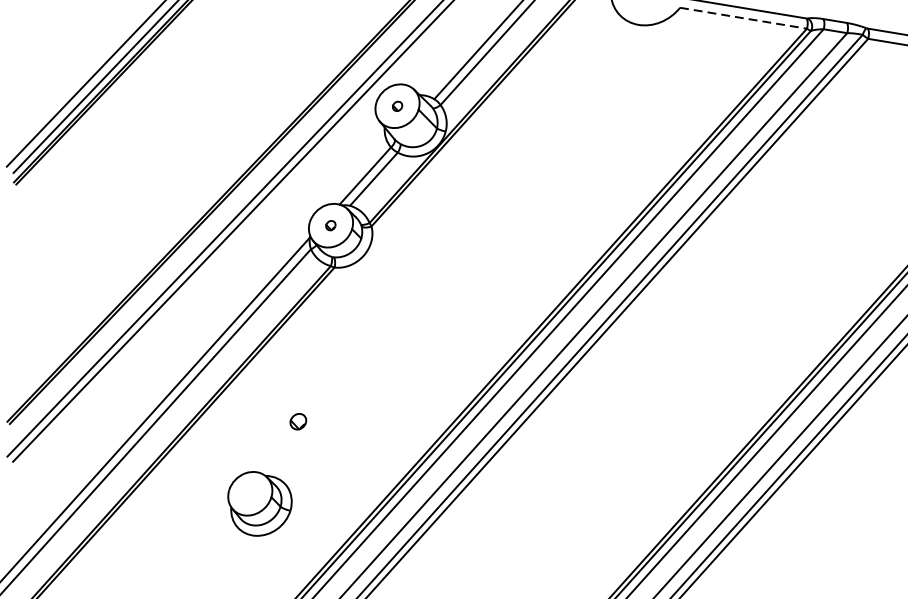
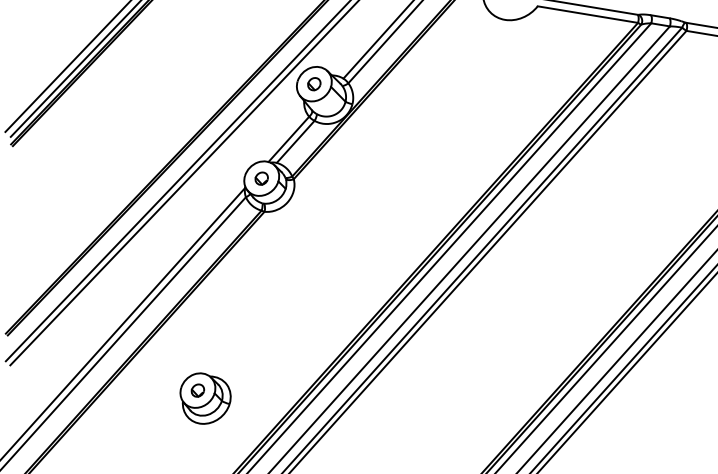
line: (742, 18) -> (587, 14), dashed -> solid
part: (397, 106) -> (314, 84), size x1.67
part: (330, 225) -> (261, 178), size x1.67
part: (297, 421) -> (197, 390), moved

